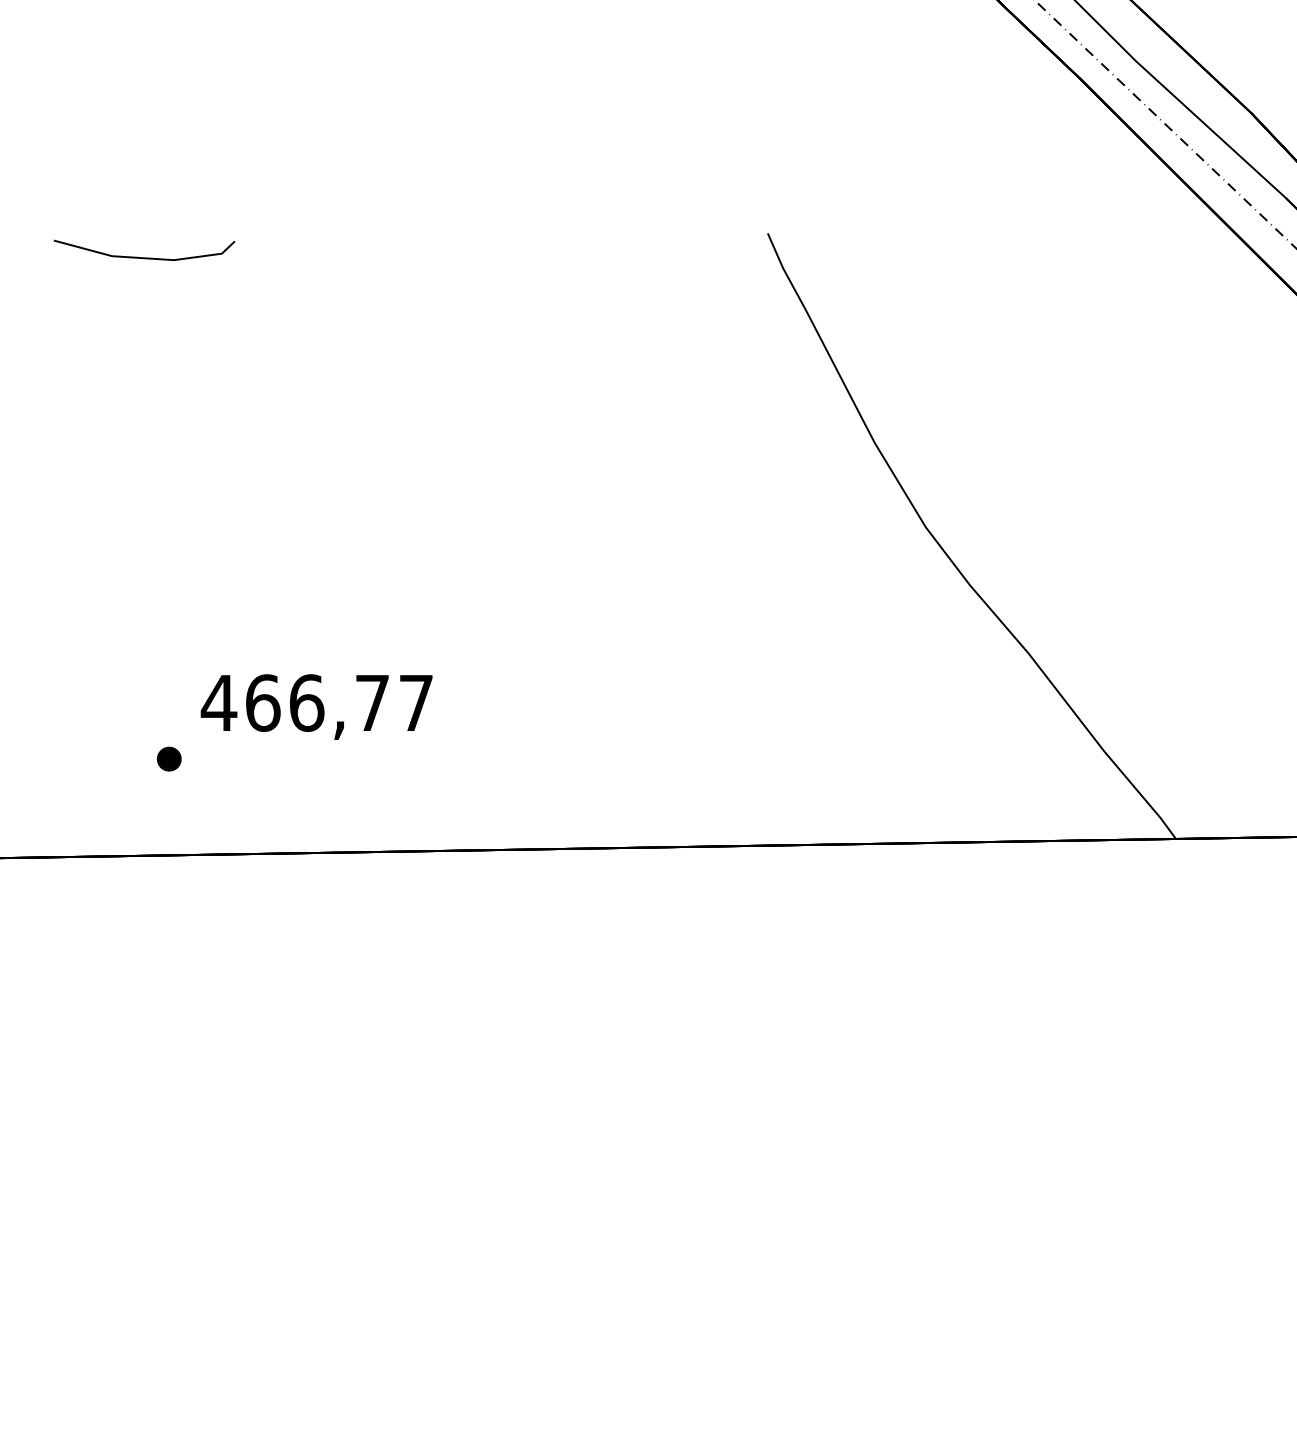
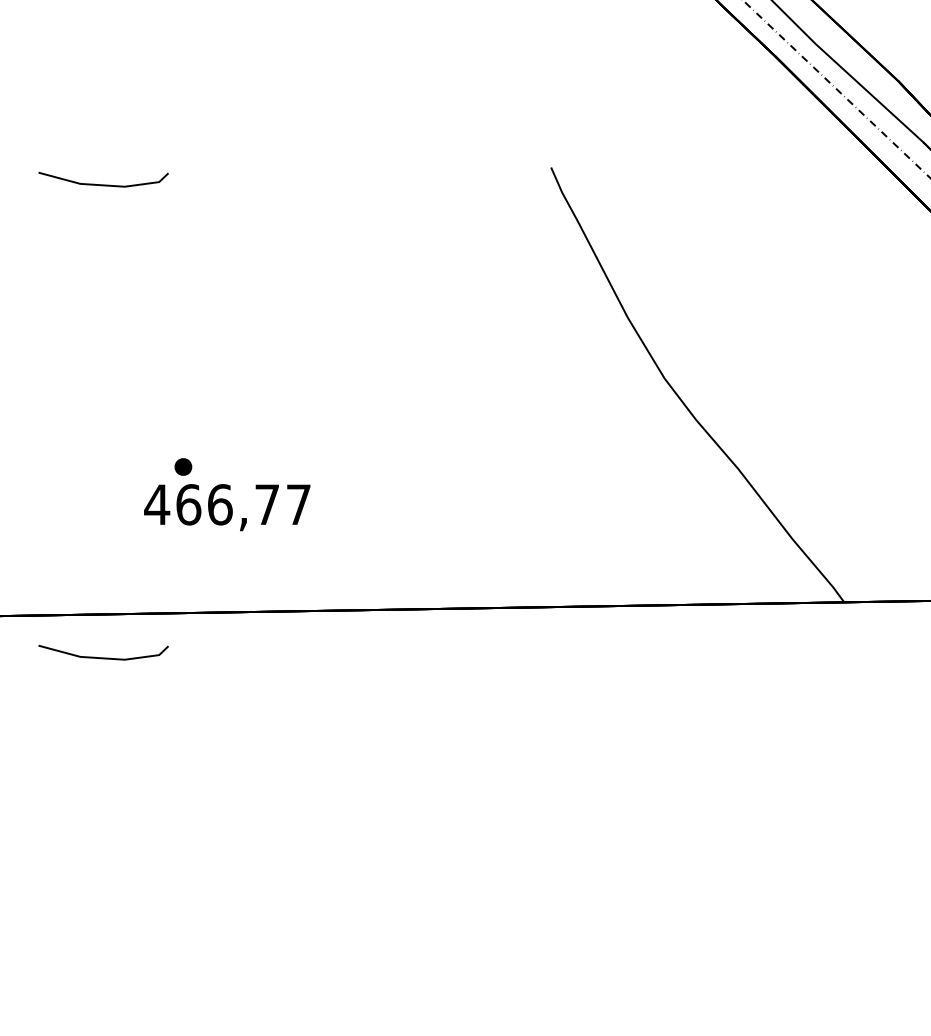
part: (169, 758) -> (183, 466), moved
line: (144, 915) -> (103, 657), added

